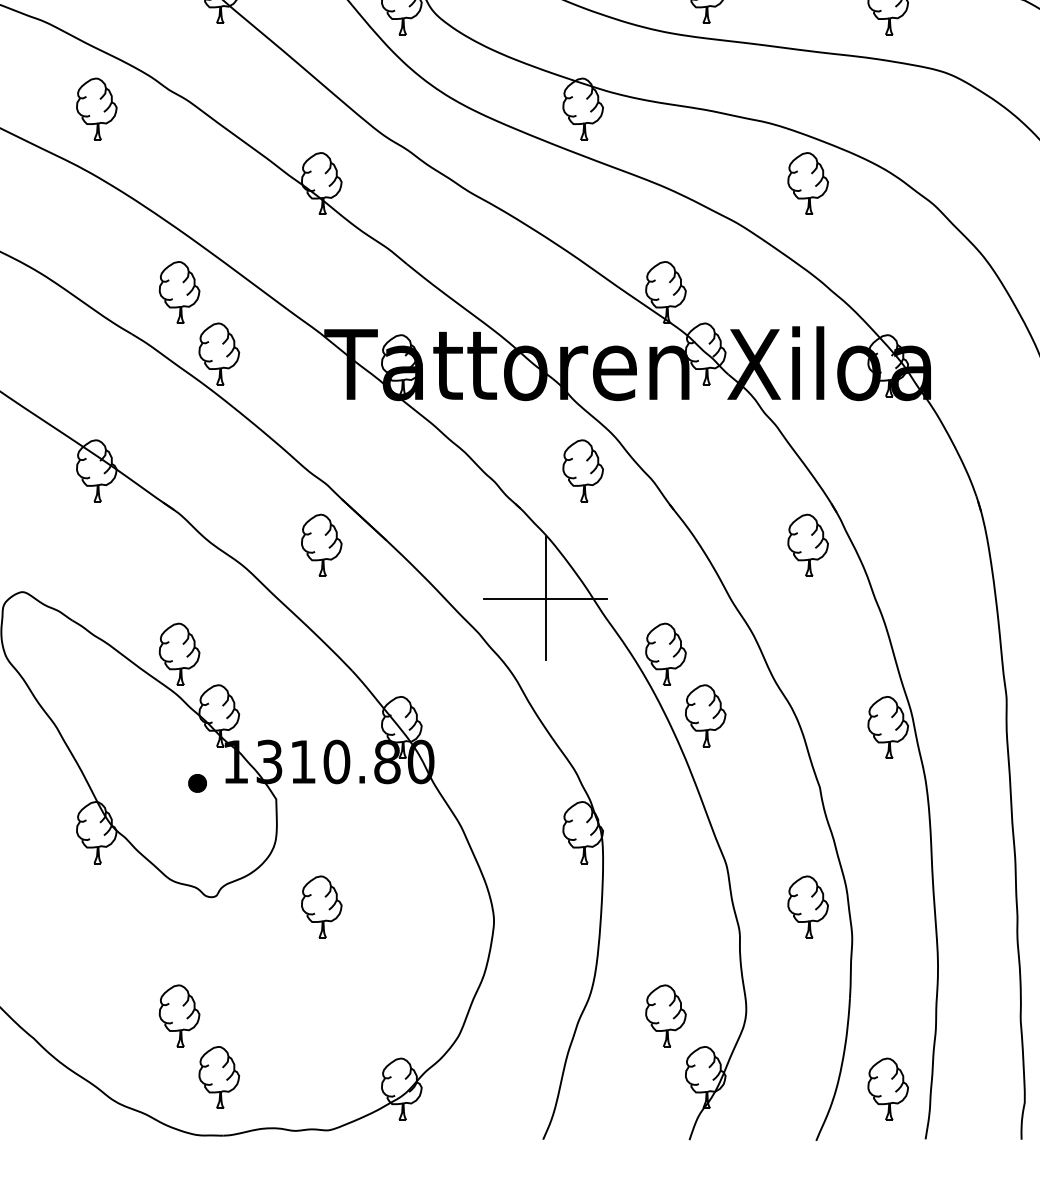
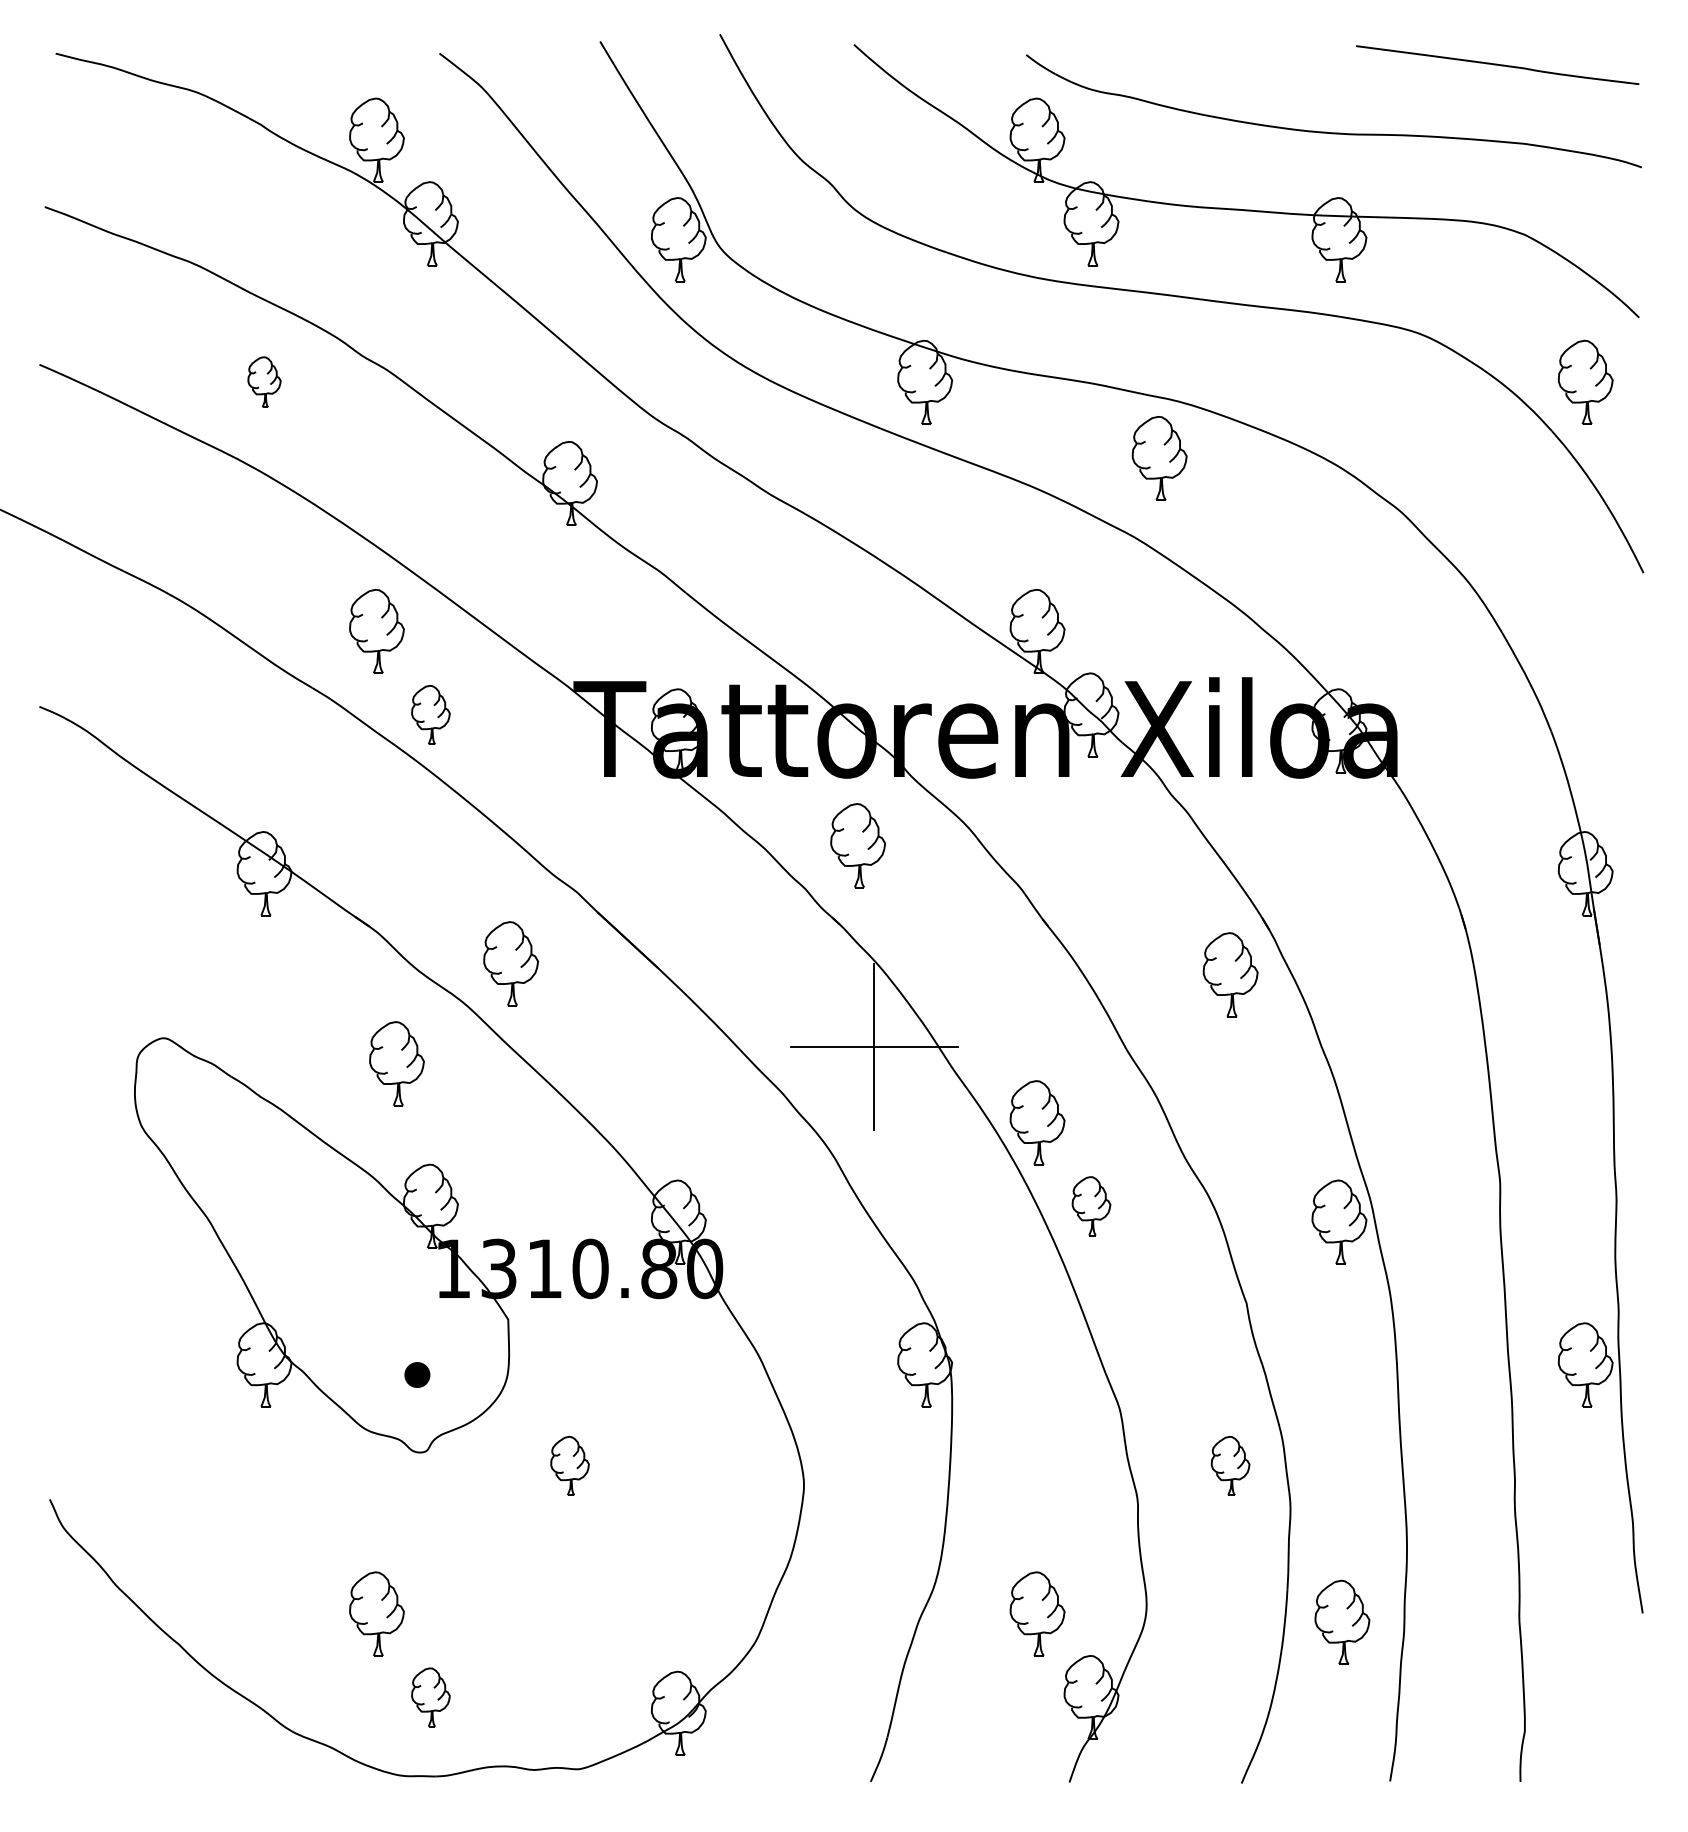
part: (96, 108) -> (264, 381), size x0.6
part: (808, 183) -> (1159, 458), moved
part: (219, 353) -> (430, 714), size x0.7
part: (583, 470) -> (858, 845), moved
part: (321, 545) -> (510, 963), moved
part: (179, 654) -> (396, 1063), moved
part: (705, 715) -> (1091, 1205), size x0.7
part: (197, 783) -> (417, 1374), moved
part: (321, 906) -> (569, 1465), size x0.7
part: (808, 906) -> (1230, 1465), size x0.7
part: (219, 1077) -> (430, 1697), size x0.7
part: (888, 1088) -> (1342, 1621), moved

